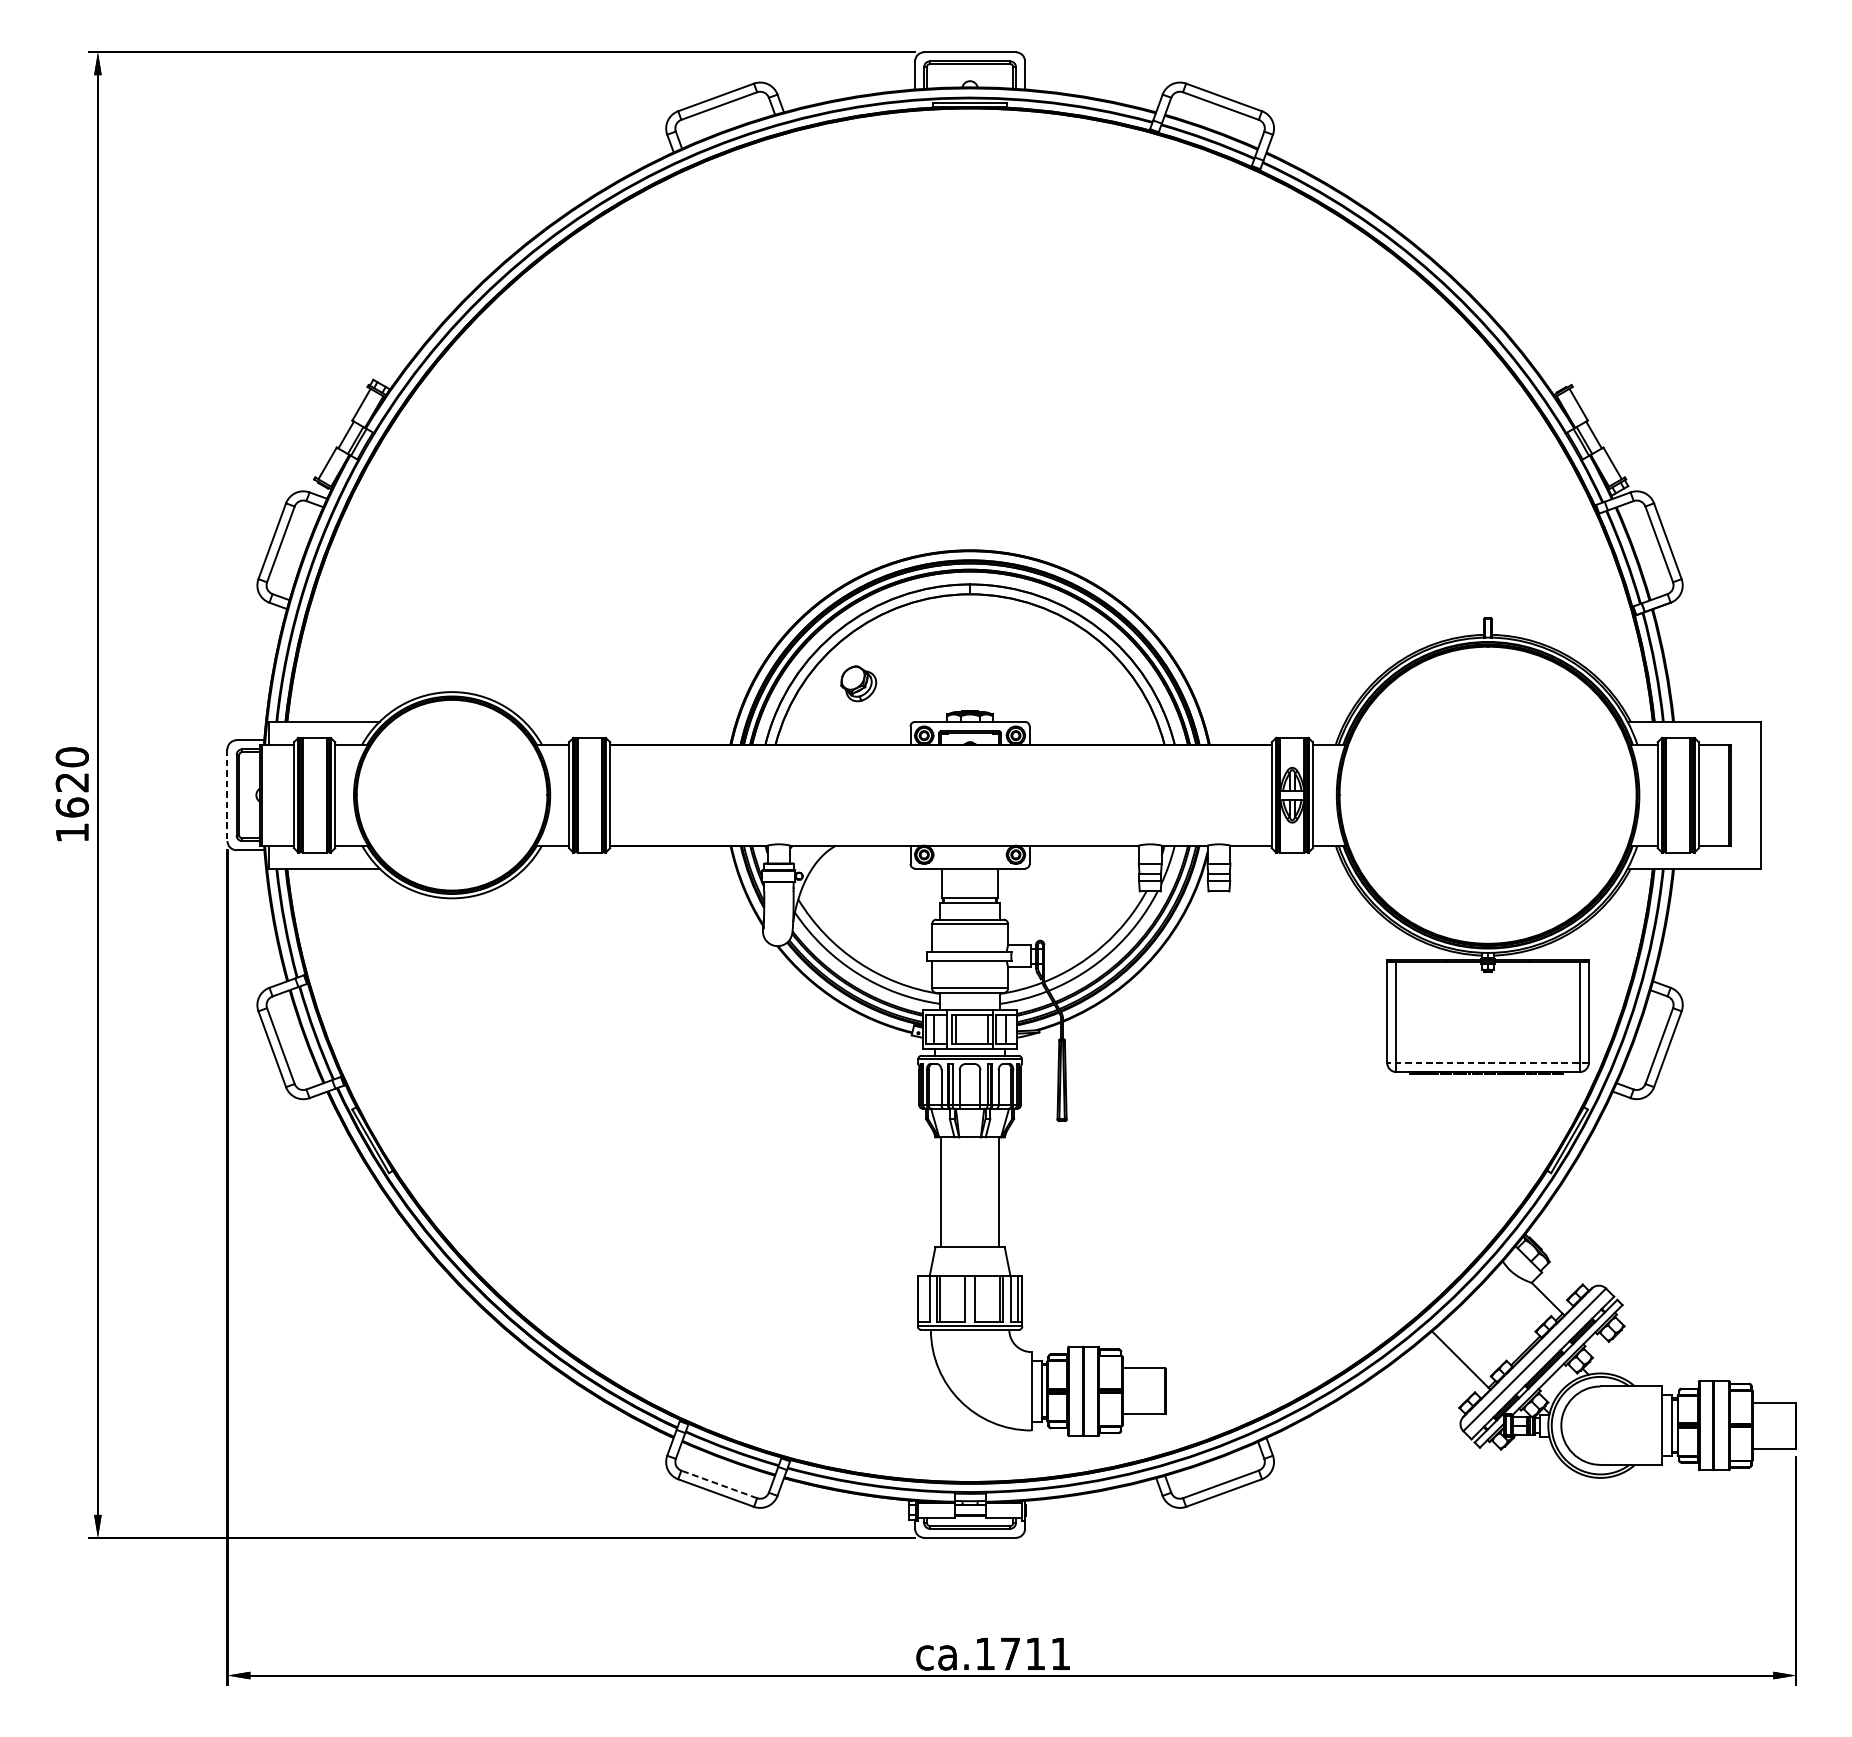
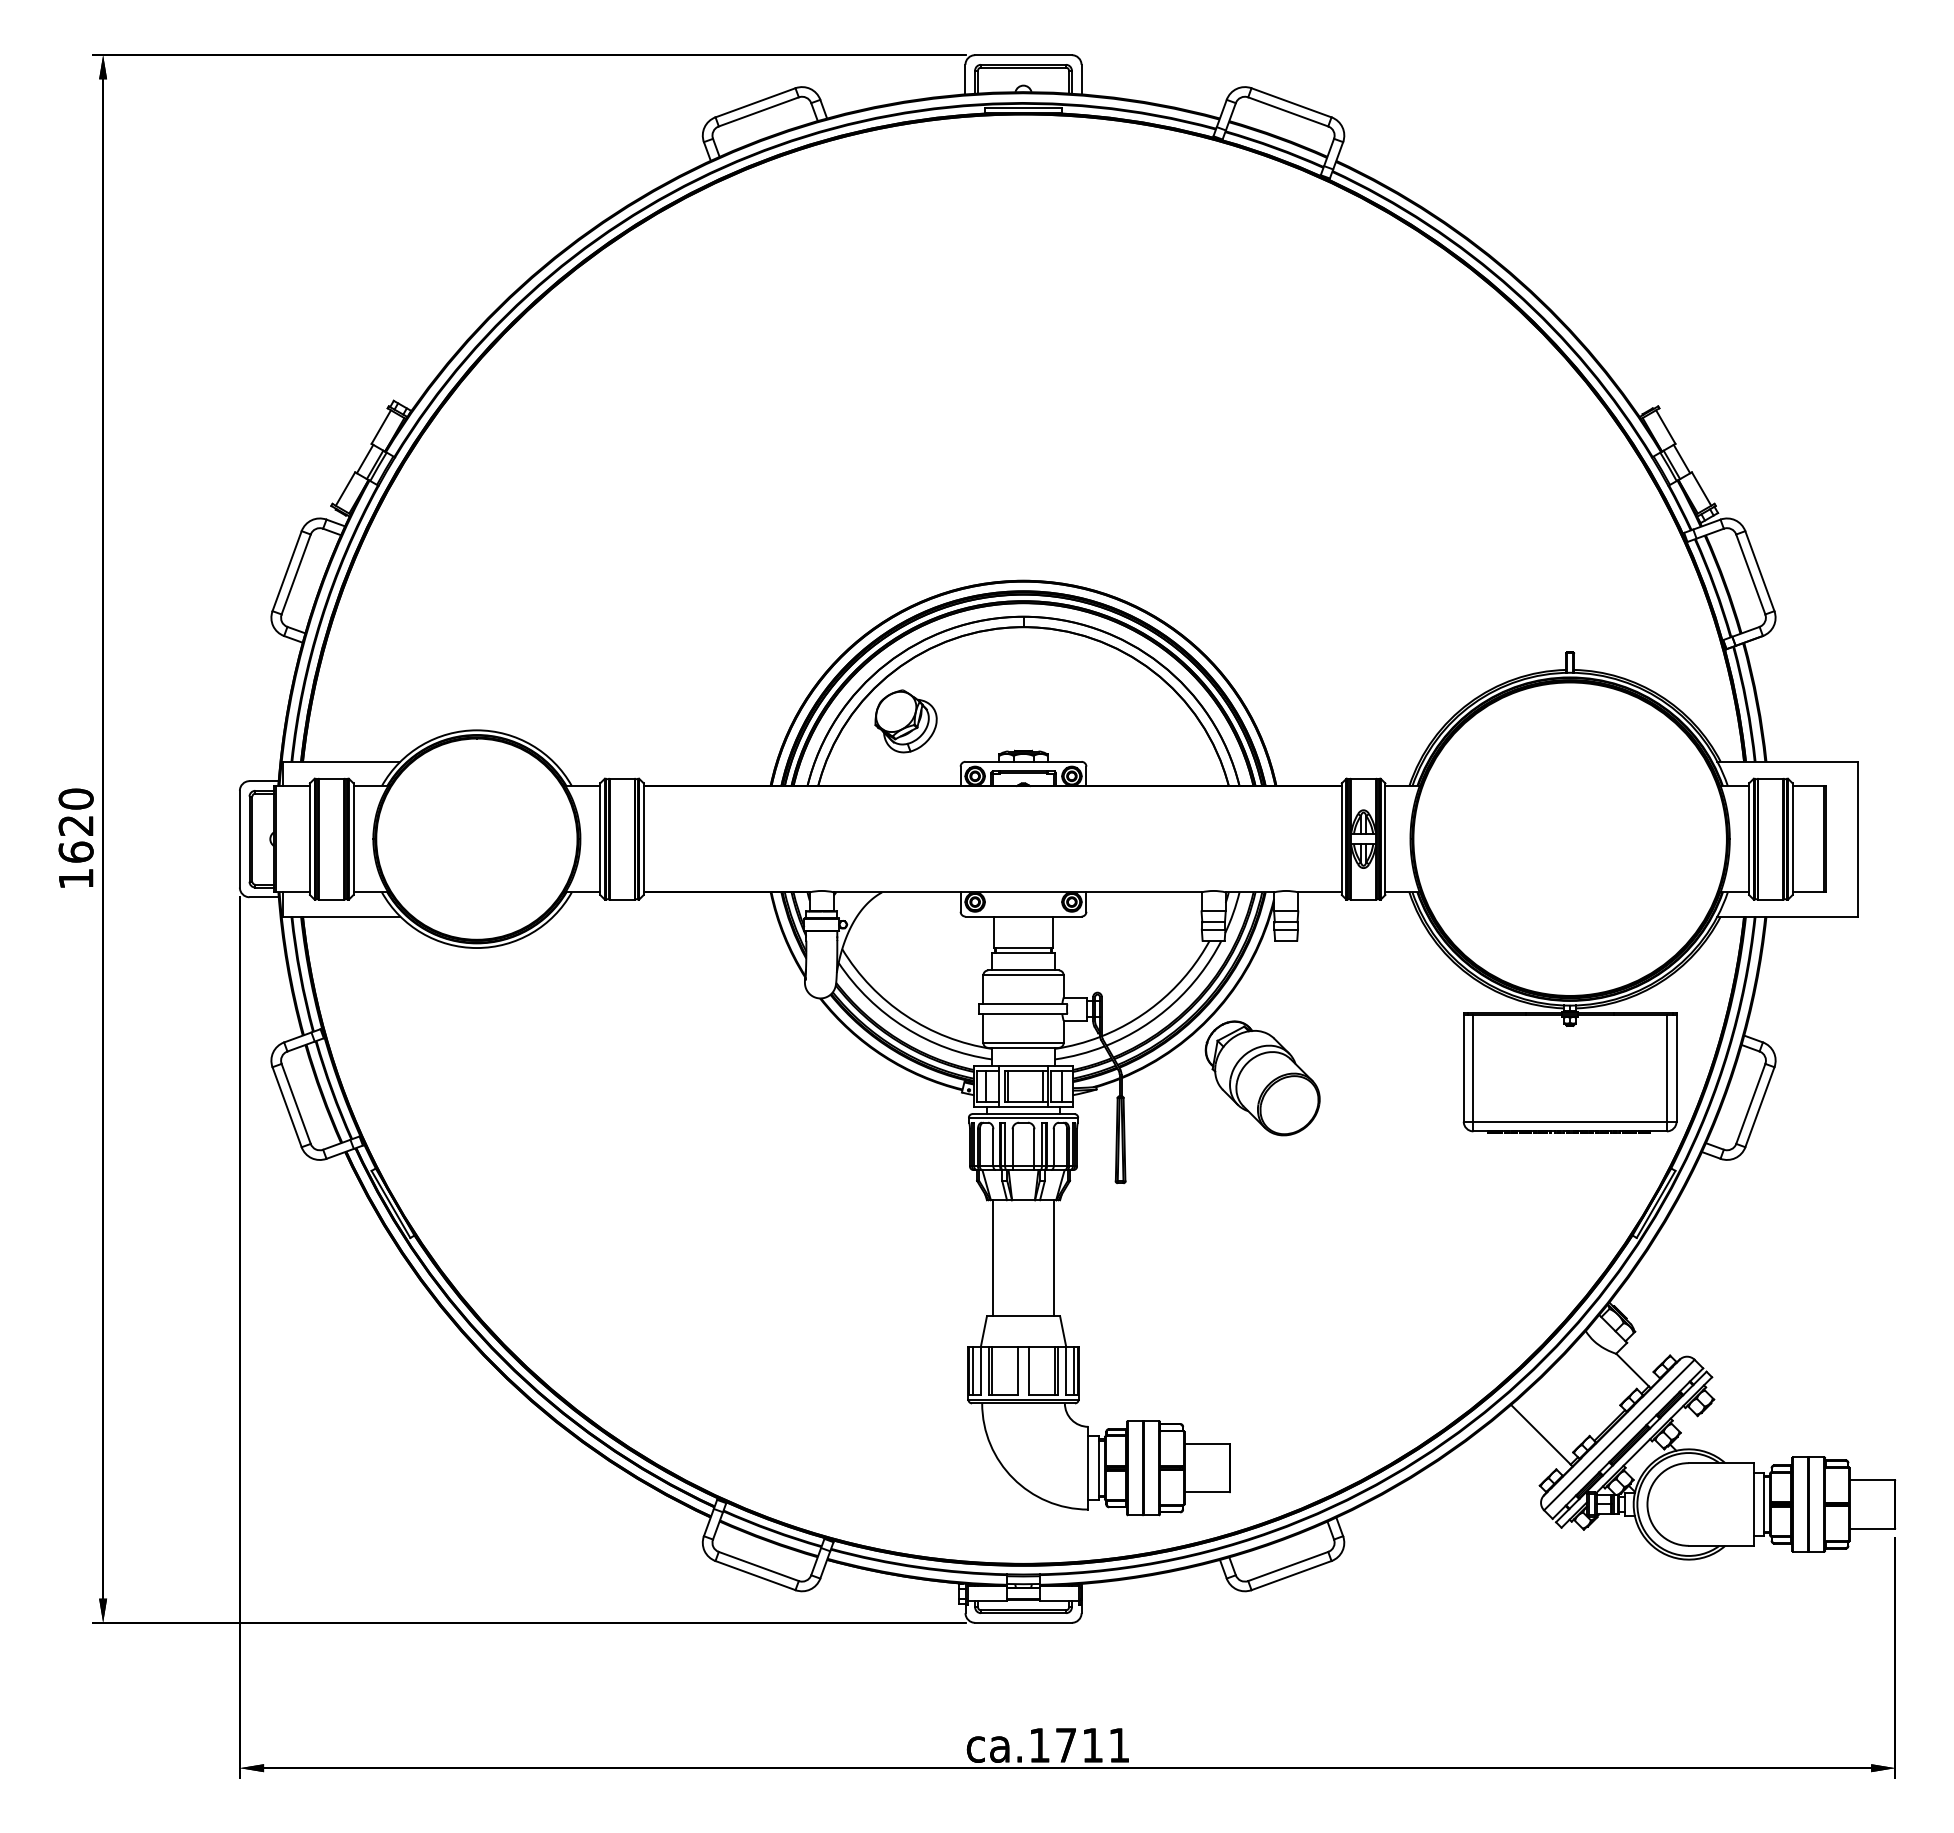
part: (858, 683) -> (905, 721), size x1.67
line: (227, 795) -> (239, 839), dashed -> solid
part: (1196, 1022) -> (1262, 1078), added
line: (1487, 1062) -> (1569, 1121), dashed -> solid
line: (922, 1298) -> (973, 1370), added
line: (718, 1484) -> (758, 1566), dashed -> solid

